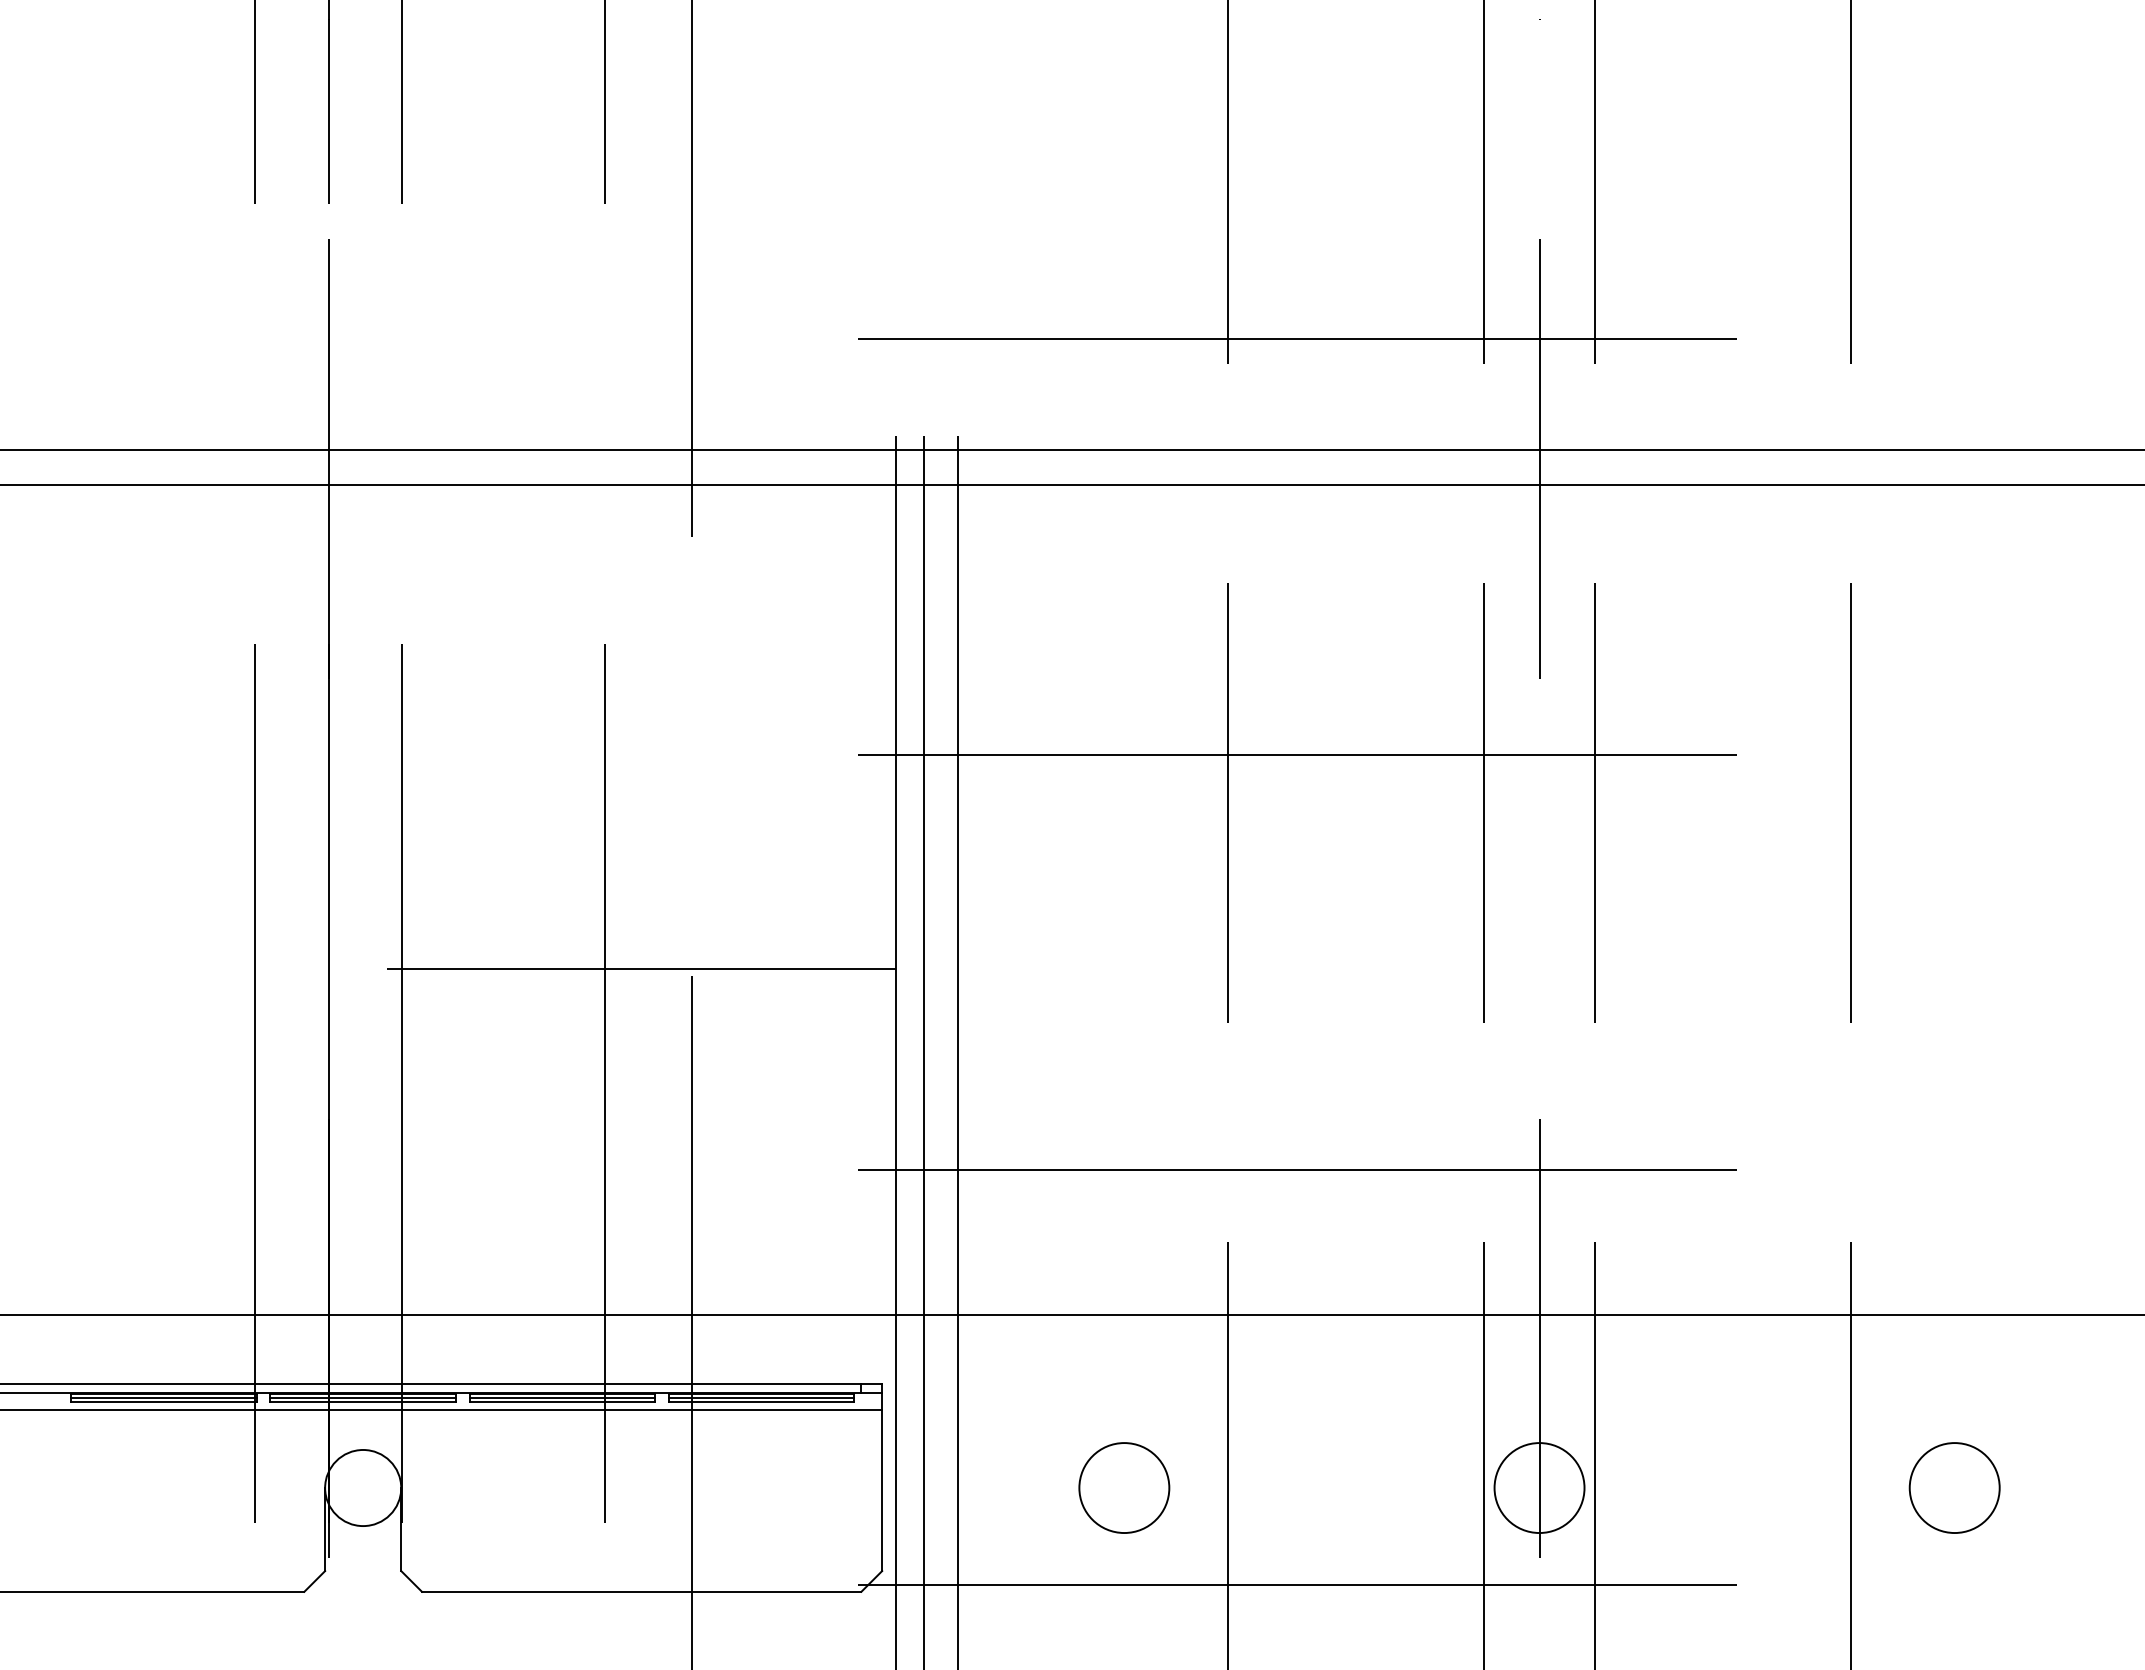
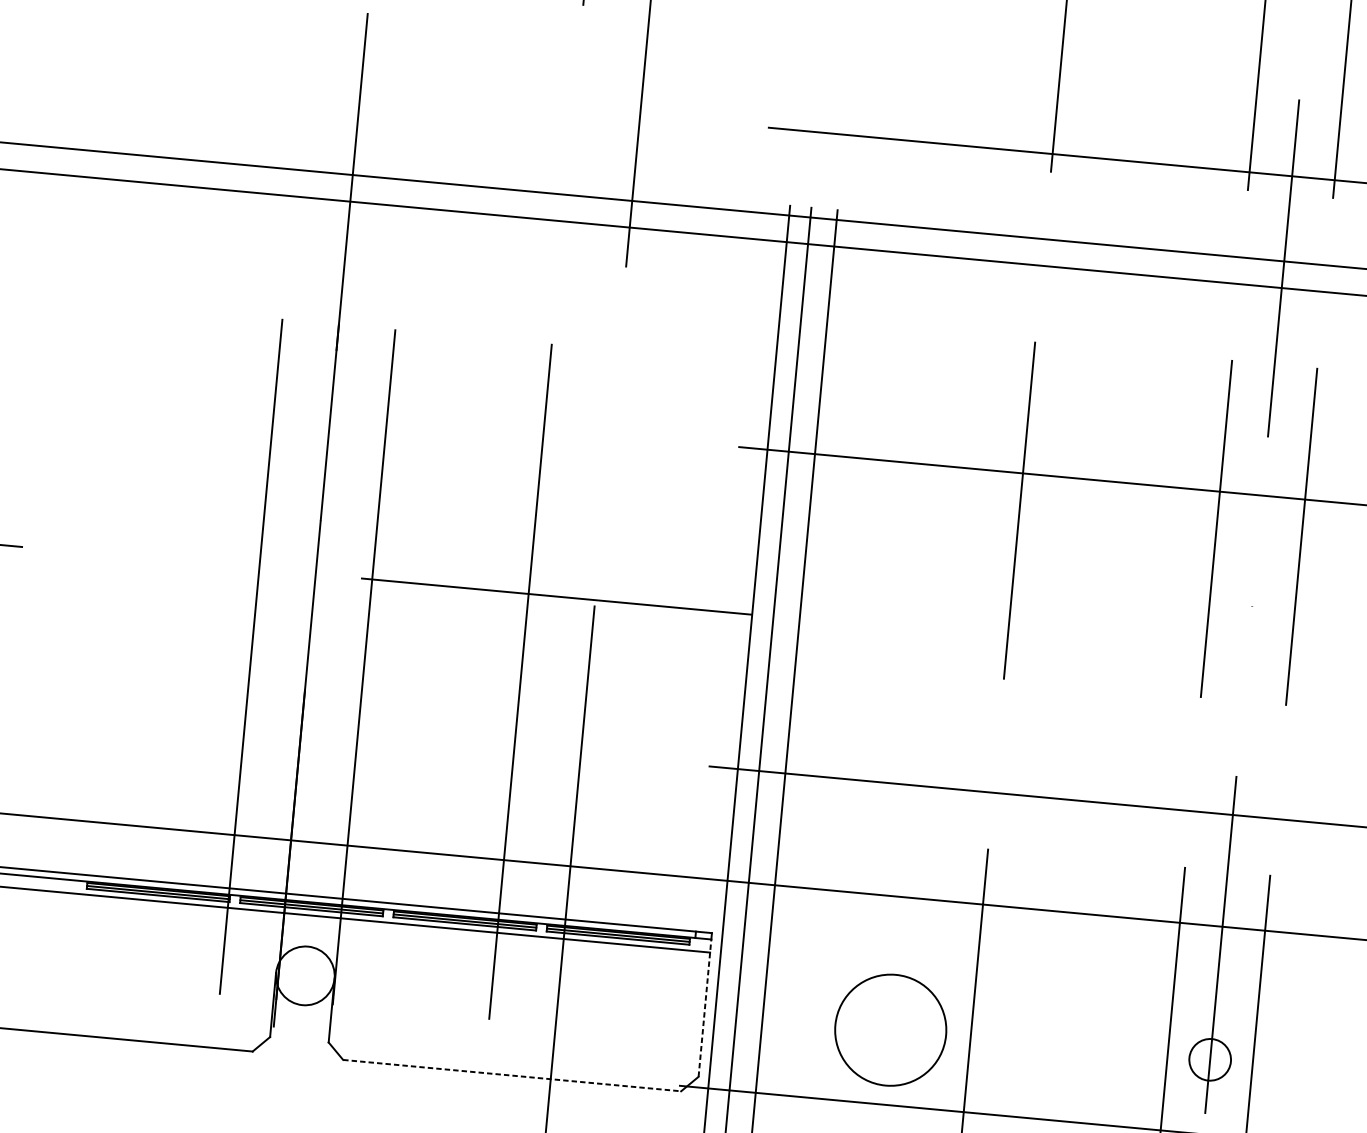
line: (882, 1481) -> (705, 1007), solid -> dashed
circle: (1124, 1487) -> (890, 1029), size x1.6
circle: (1539, 1488) -> (1210, 1060), size x0.6
line: (641, 1591) -> (512, 1075), solid -> dashed

